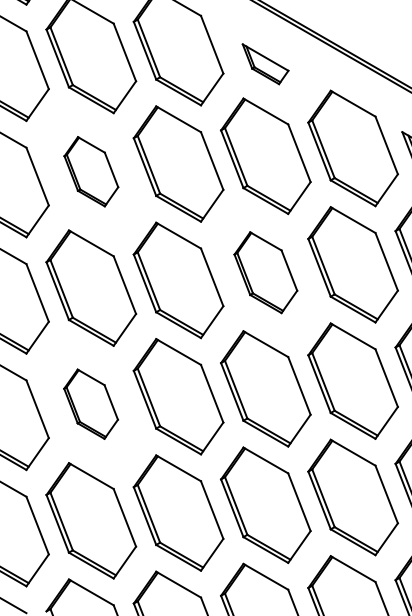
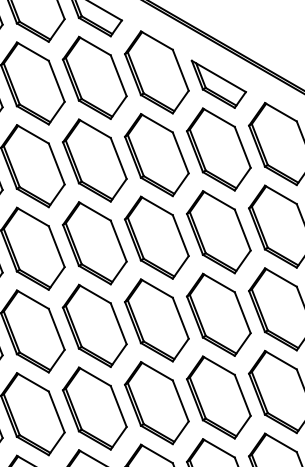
part: (265, 63) -> (218, 83), size x1.67
part: (90, 171) -> (94, 160), size x1.67
part: (265, 272) -> (218, 232), size x1.43
part: (90, 403) -> (94, 325), size x1.67

